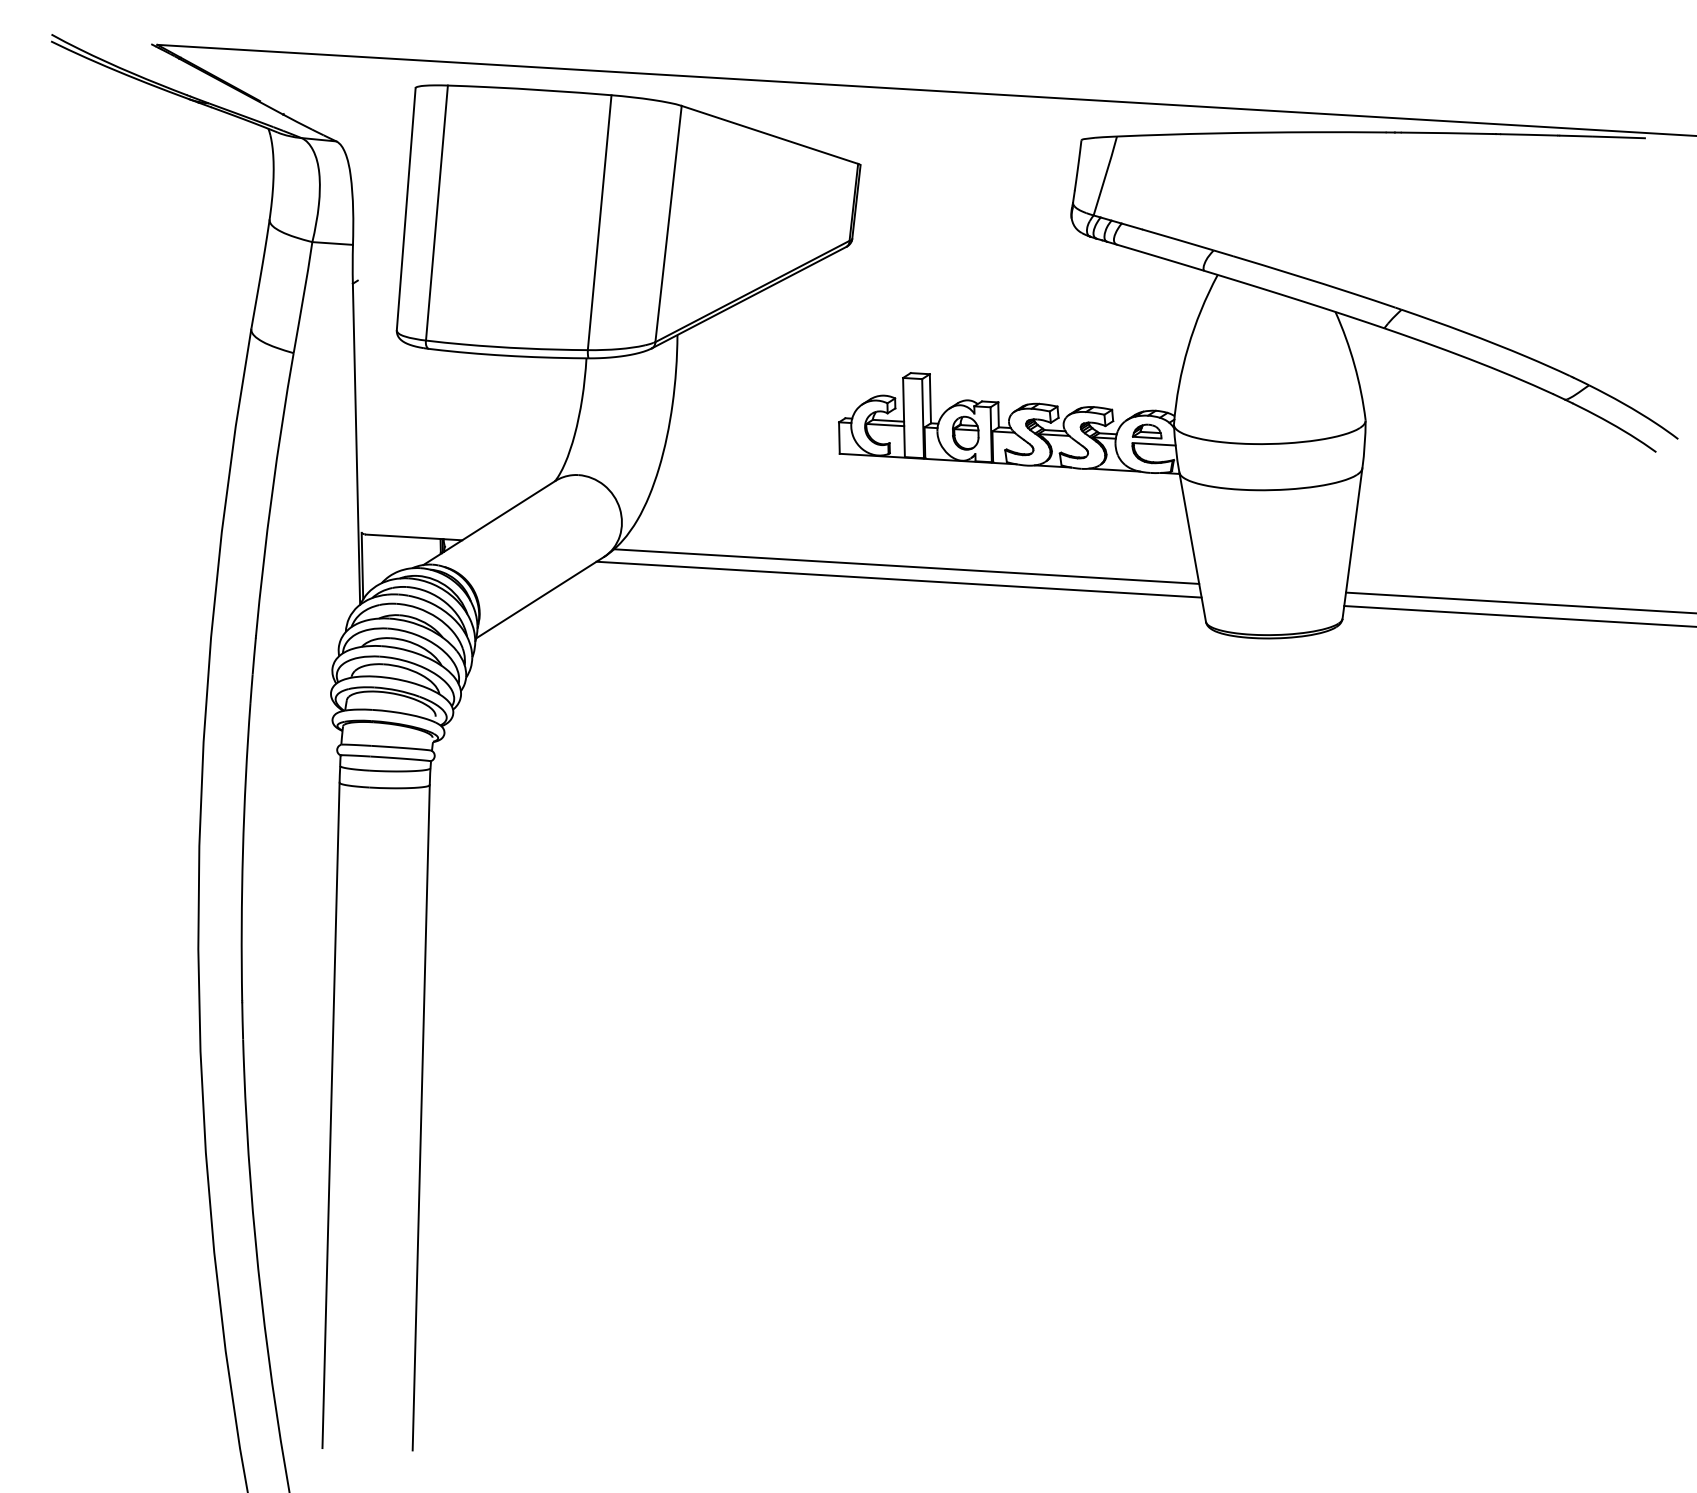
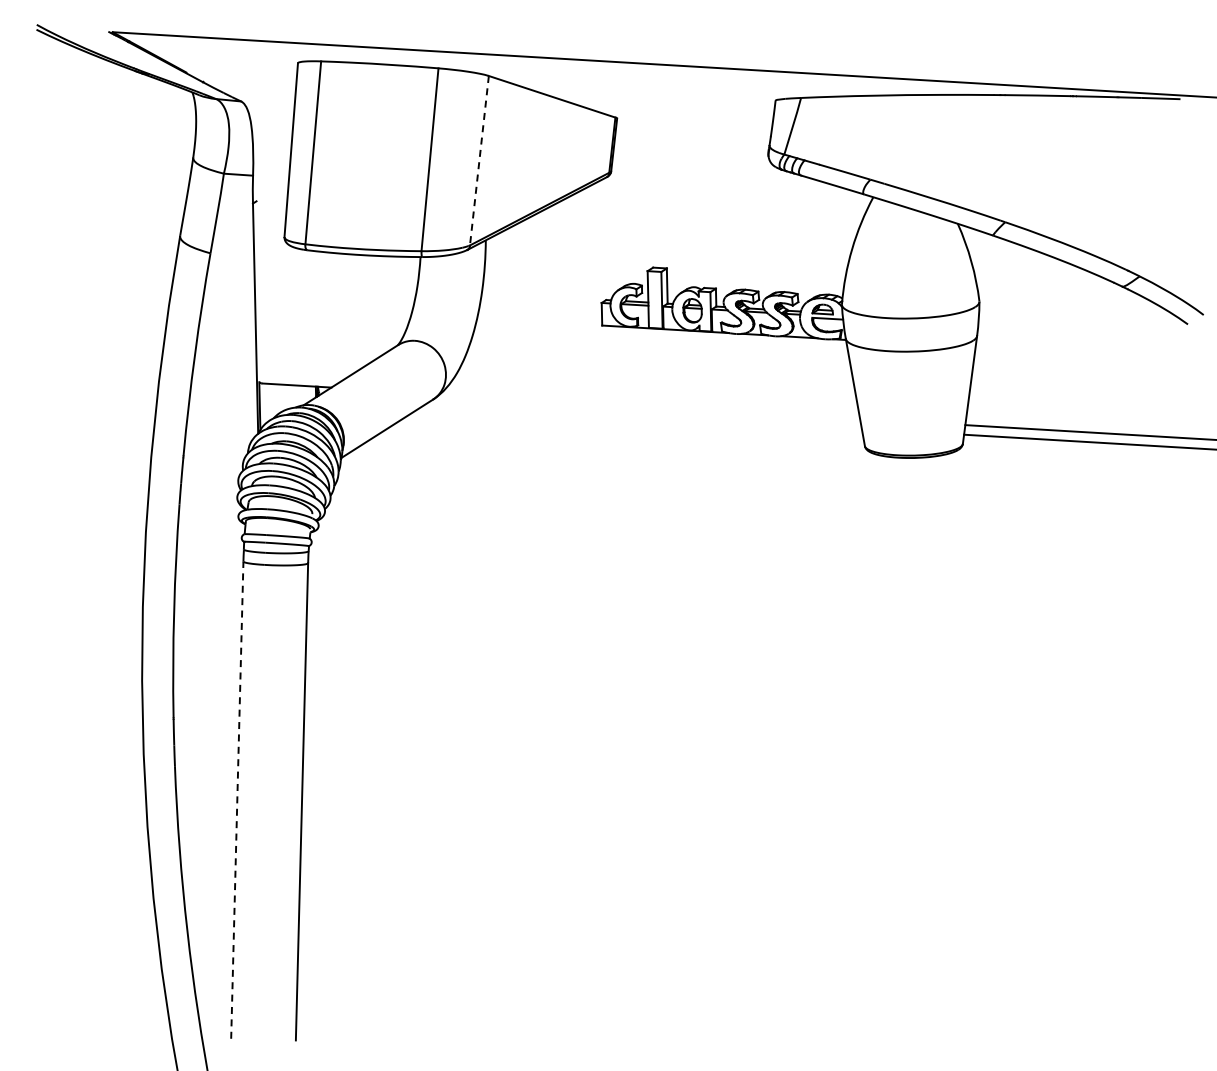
line: (668, 225) -> (479, 161), solid -> dashed
line: (907, 566) -> (650, 406), removed
line: (898, 579) -> (644, 415), removed
line: (331, 1115) -> (237, 800), solid -> dashed

